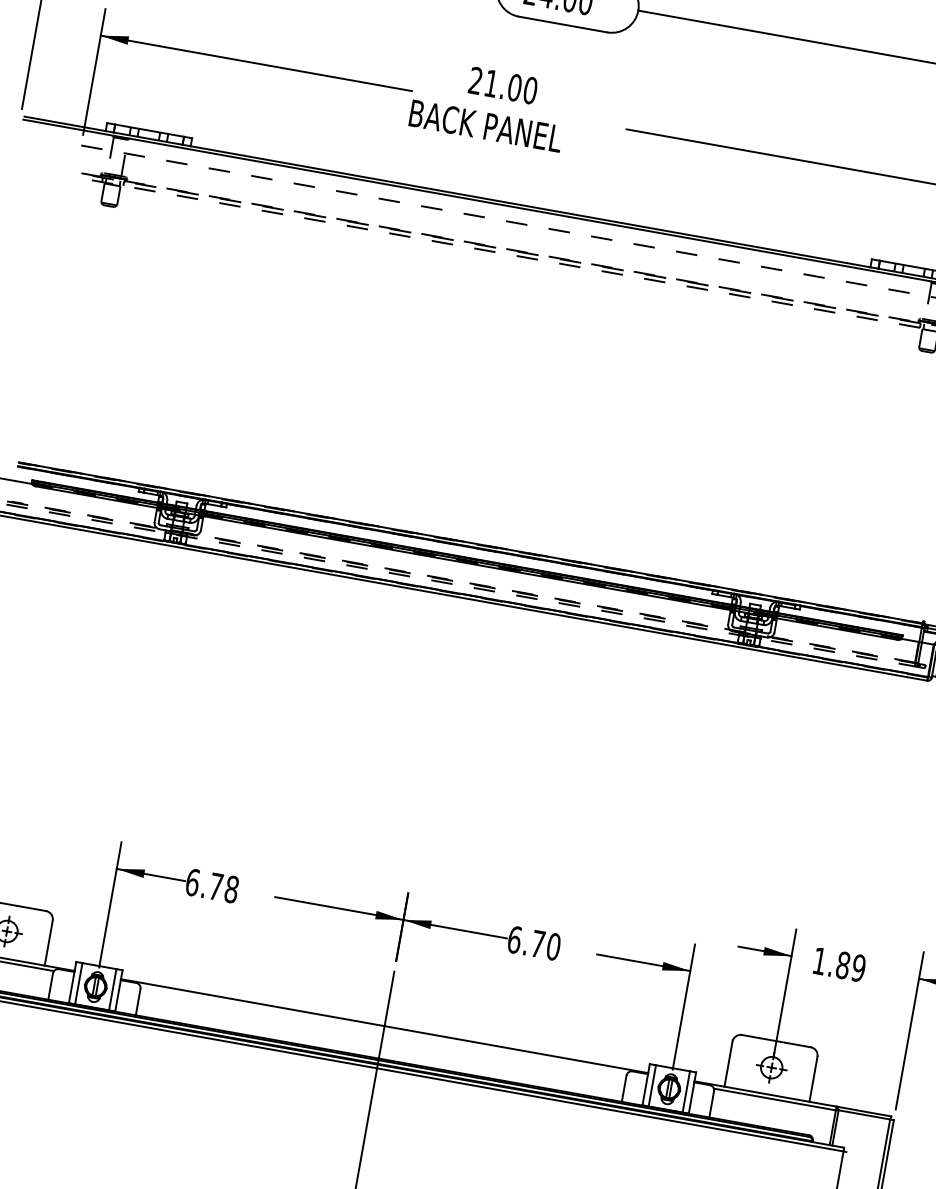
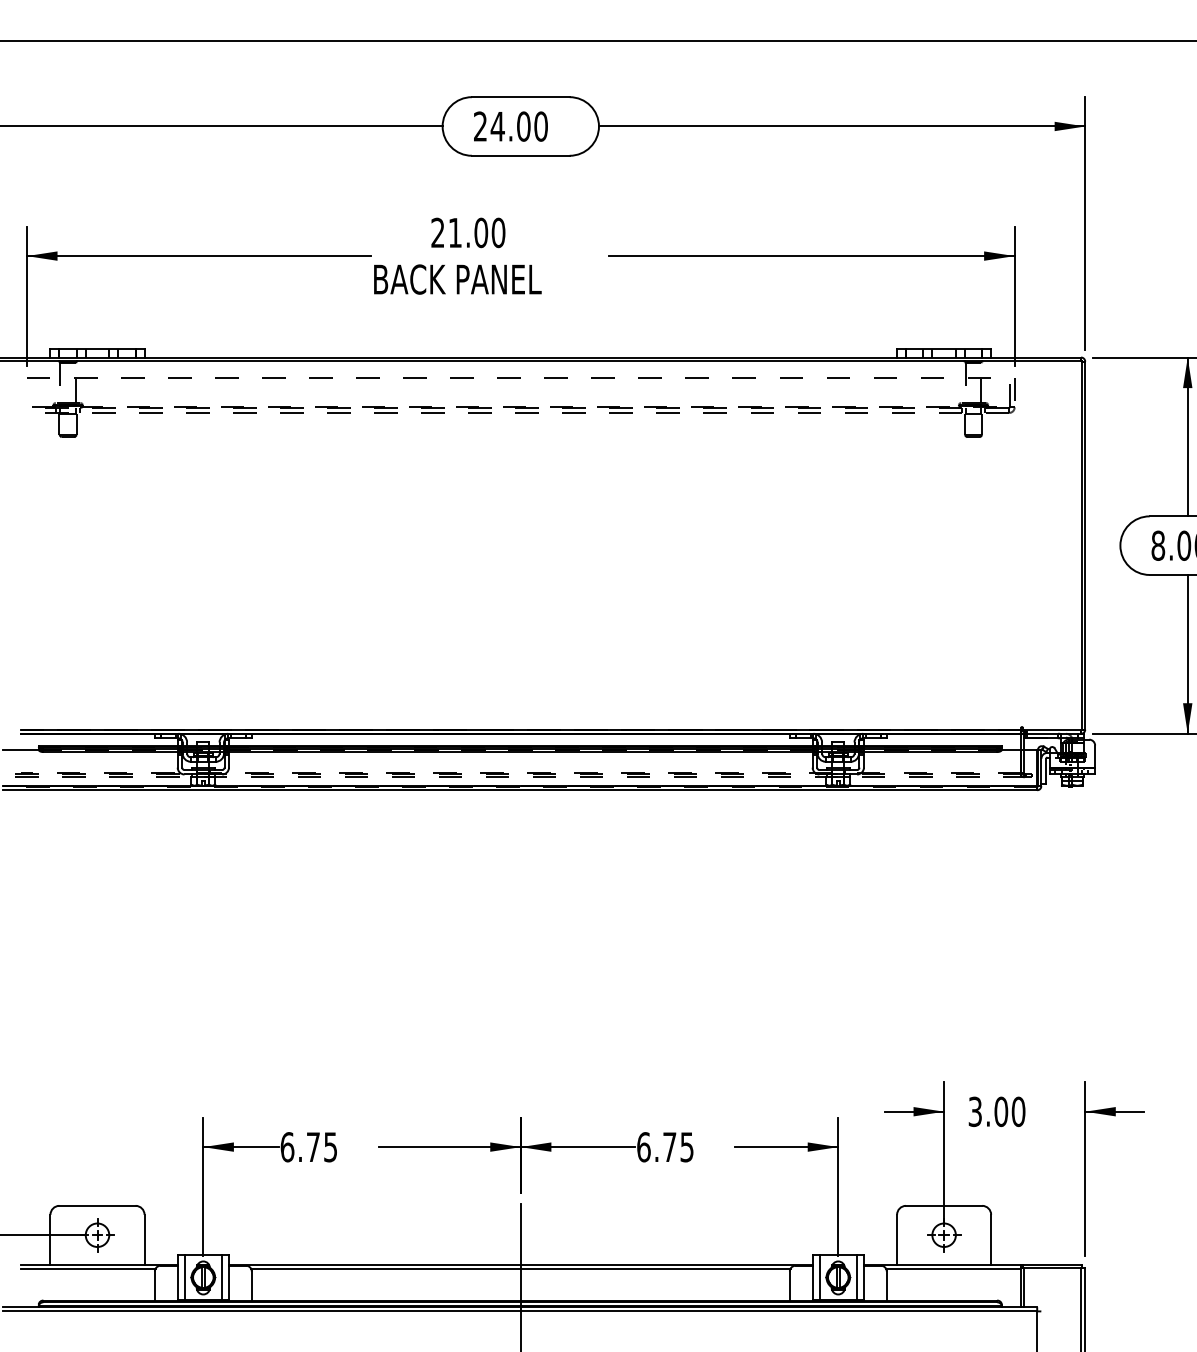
text: (231, 889) -> (330, 1147), 6.78 -> 6.75
text: (553, 946) -> (686, 1147), 6.70 -> 6.75
text: (838, 964) -> (996, 1111), 1.89 -> 3.00
line: (383, 1029) -> (520, 1268), added

